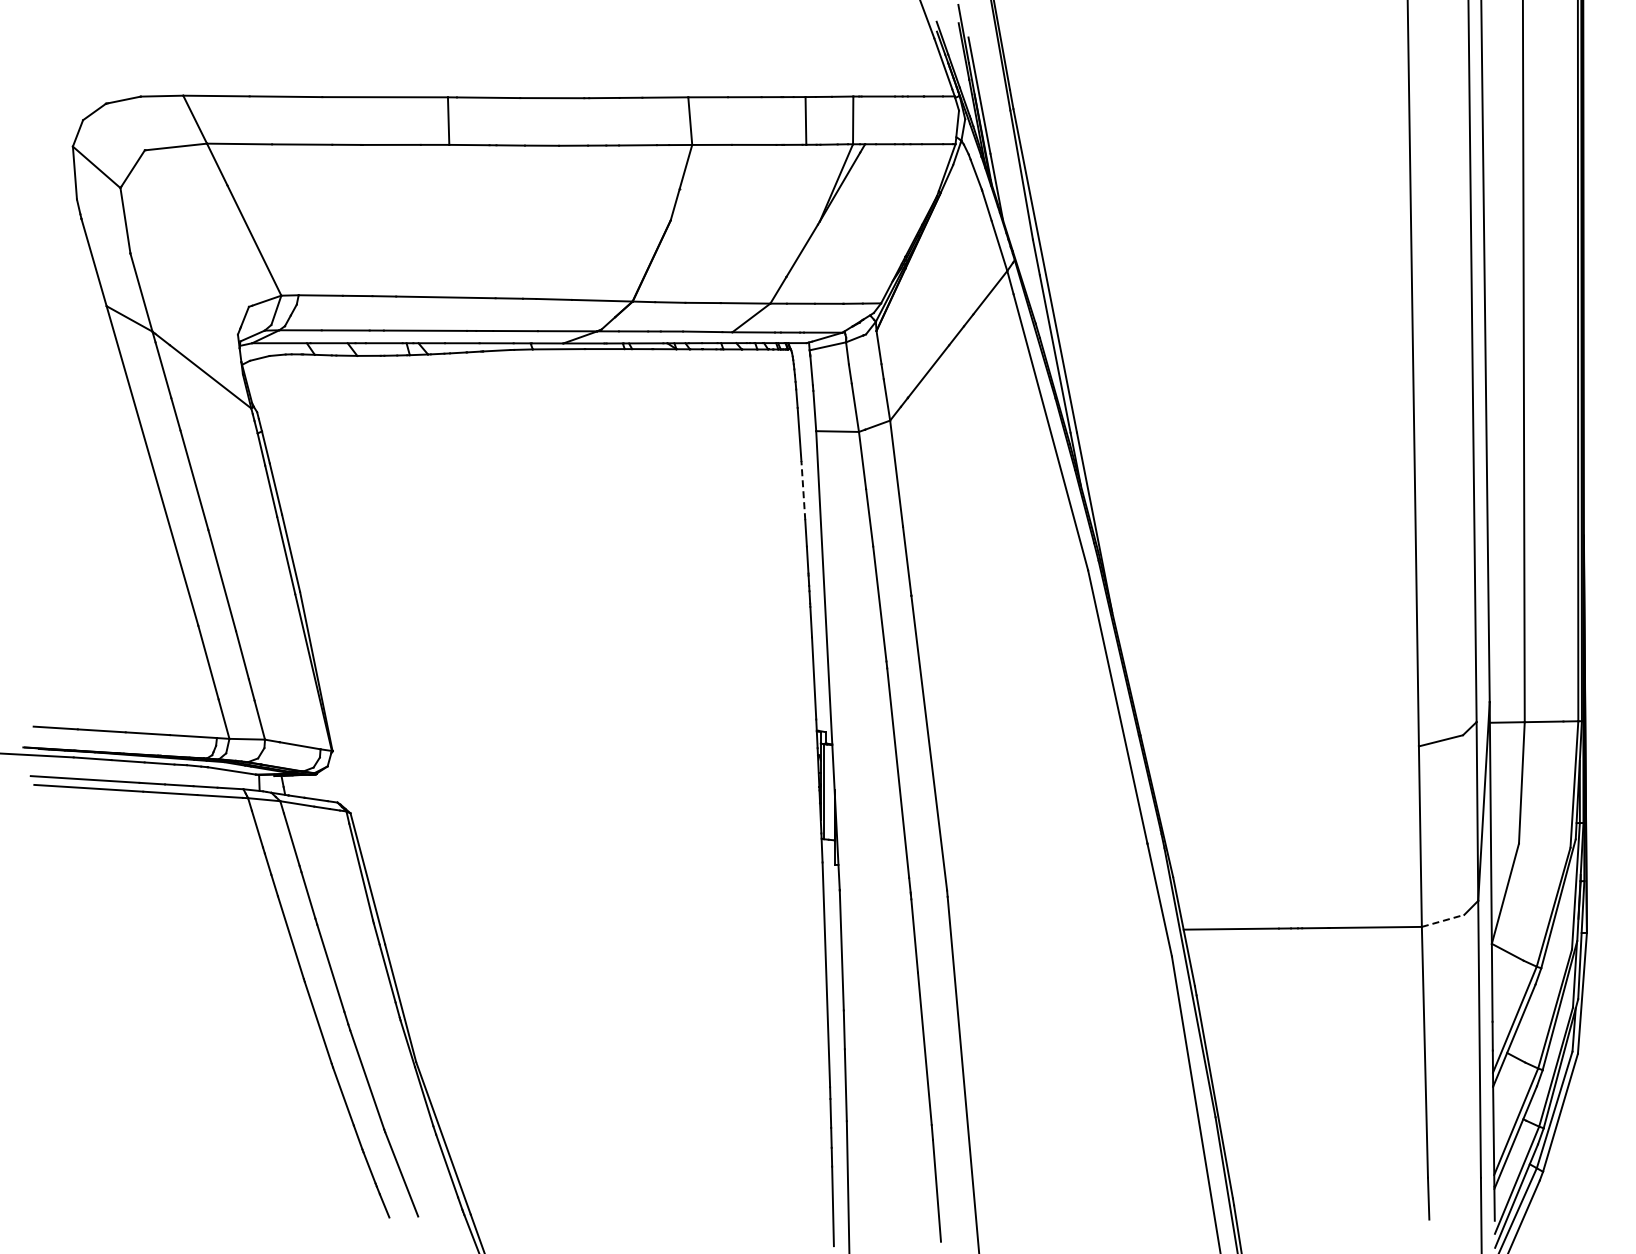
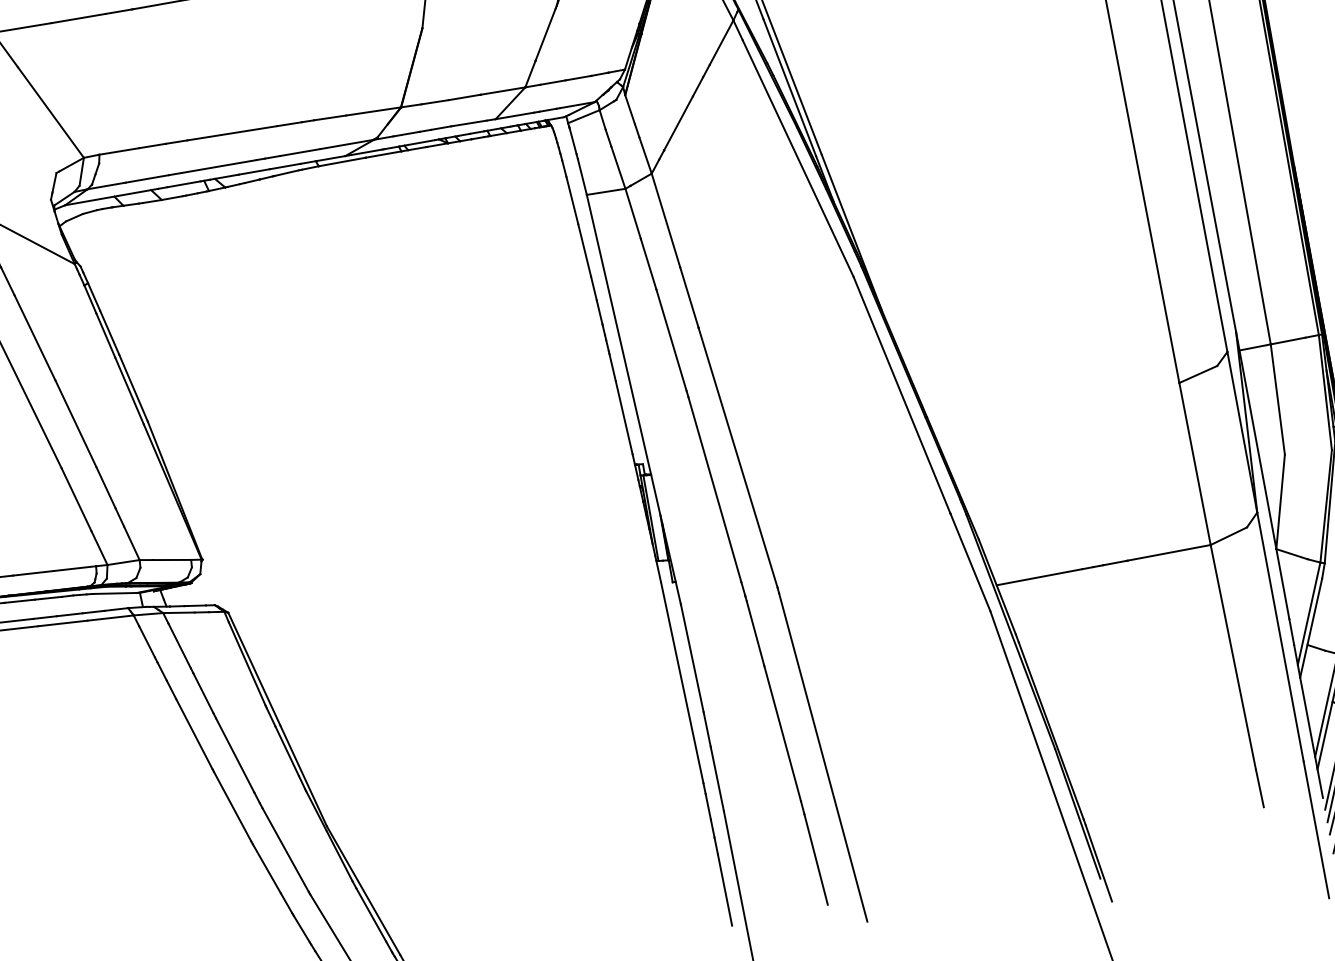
line: (803, 490) -> (584, 250), dashed -> solid
line: (1443, 920) -> (1229, 535), dashed -> solid

